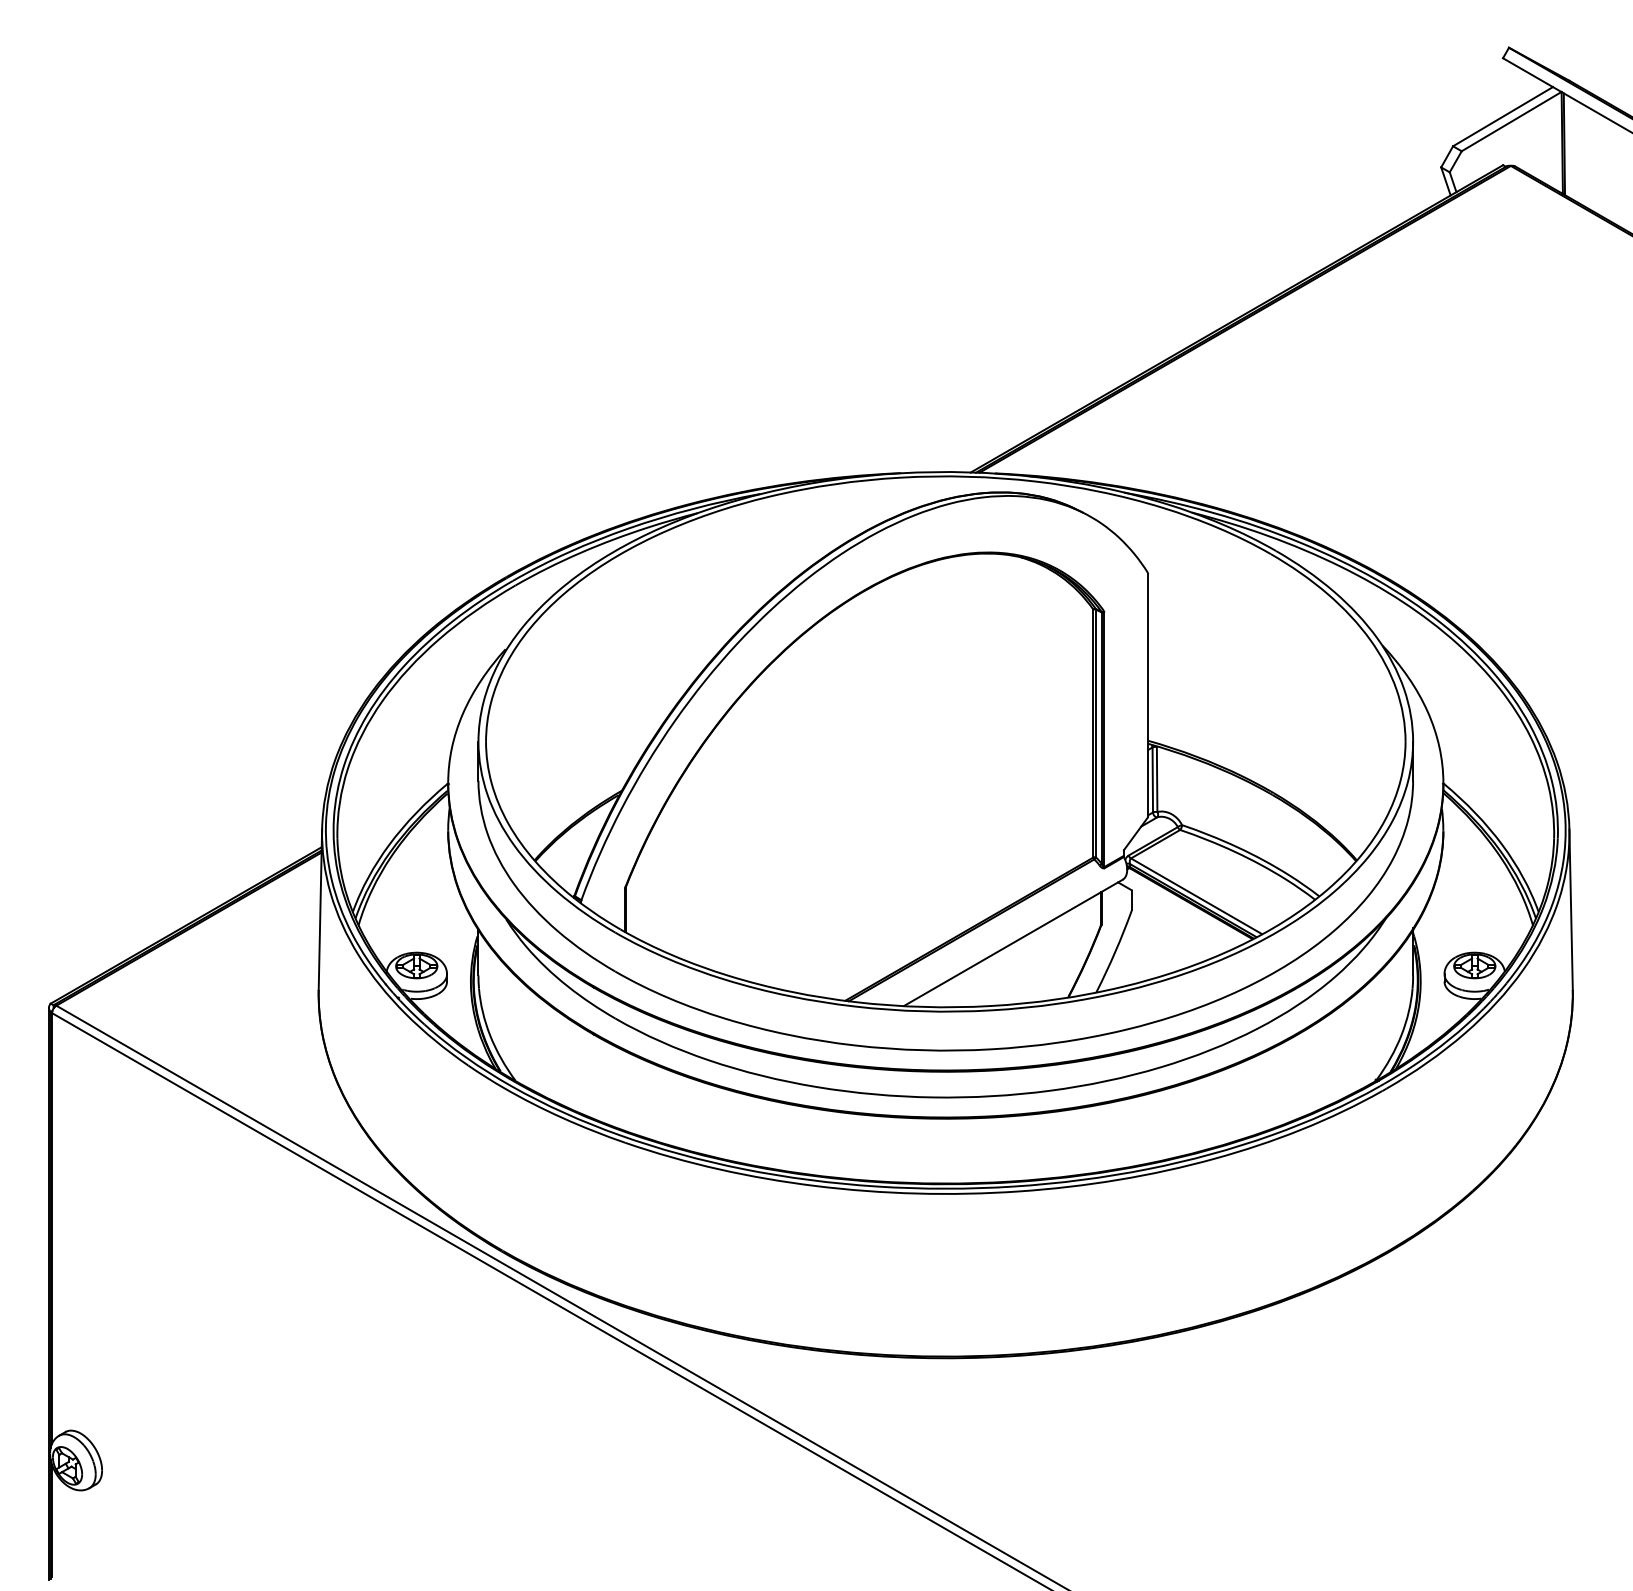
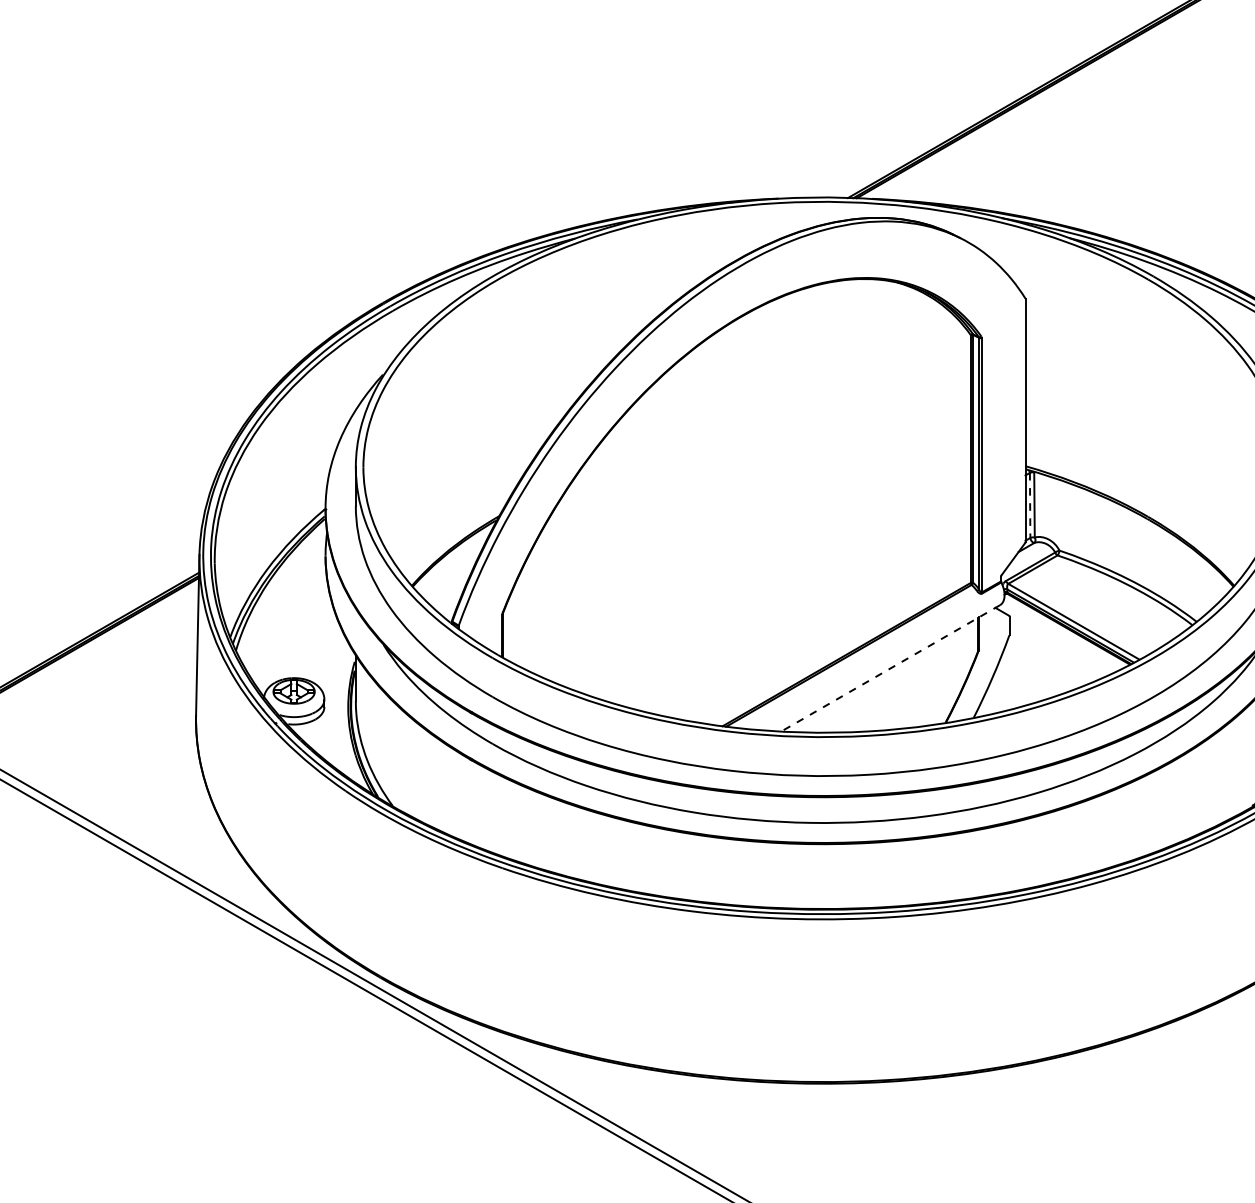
line: (1152, 780) -> (1029, 505), solid -> dashed
line: (1013, 943) -> (890, 668), solid -> dashed

